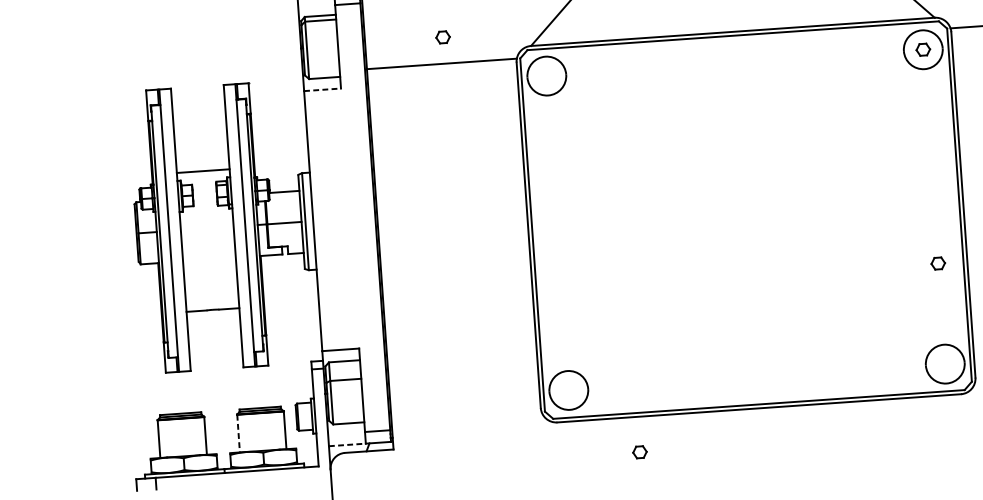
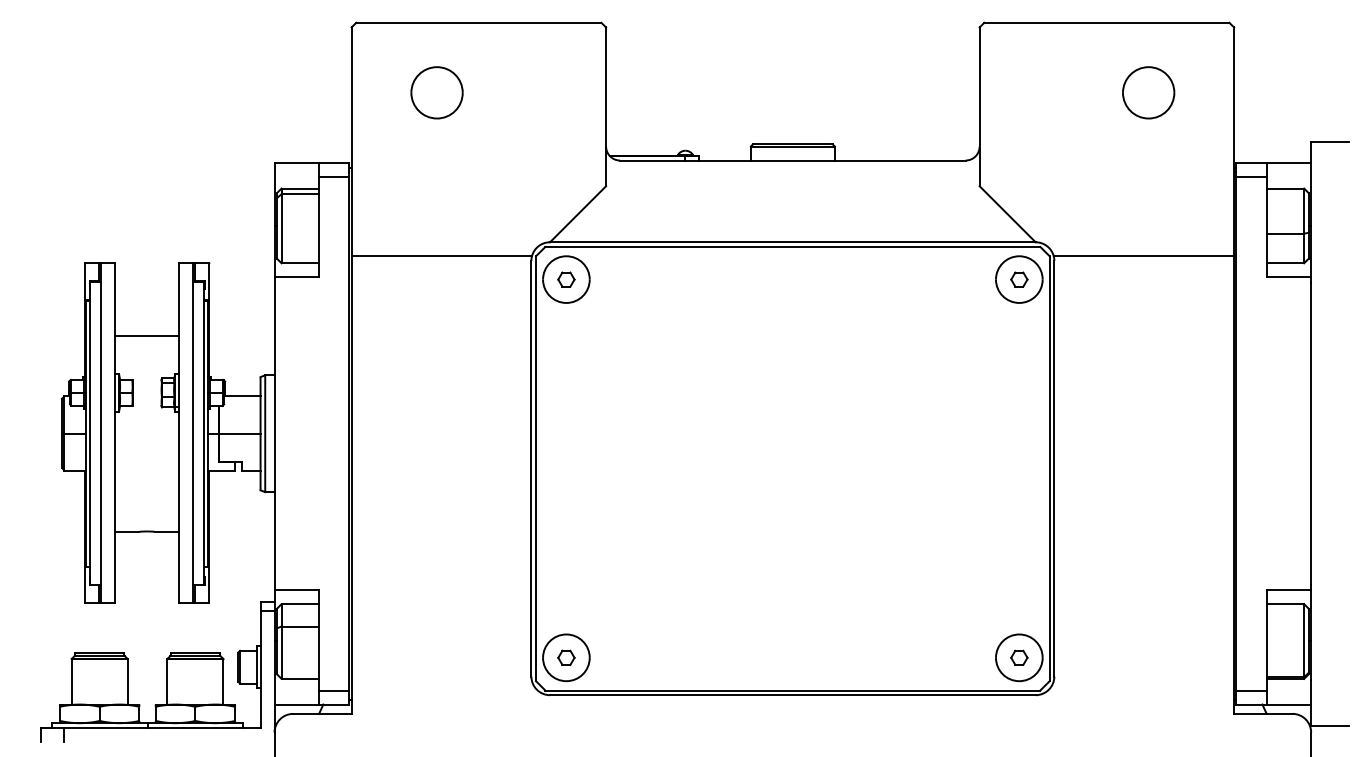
part: (443, 37) -> (566, 279), moved
line: (323, 89) -> (297, 277), dashed -> solid
line: (202, 171) -> (146, 335), moved
part: (938, 263) -> (1019, 657), moved
line: (238, 433) -> (167, 681), dashed -> solid
line: (348, 444) -> (297, 704), dashed -> solid
part: (640, 452) -> (566, 657), moved

